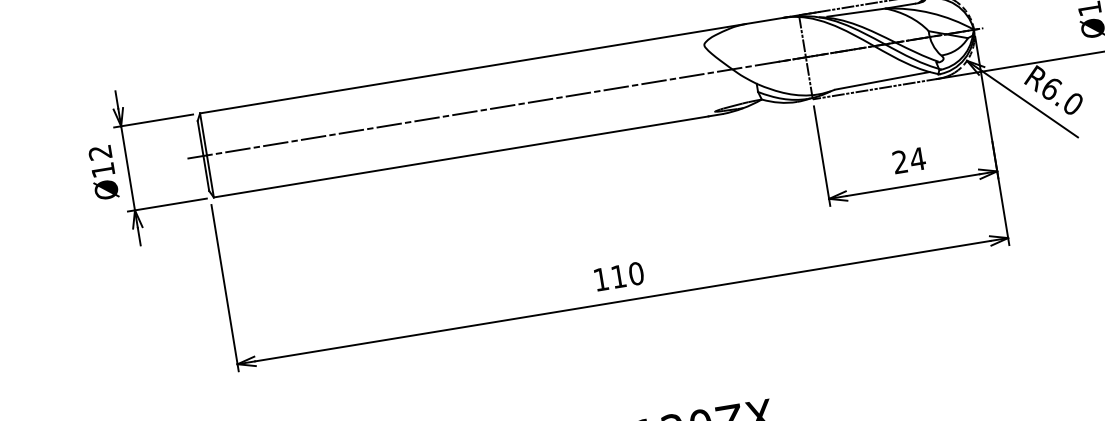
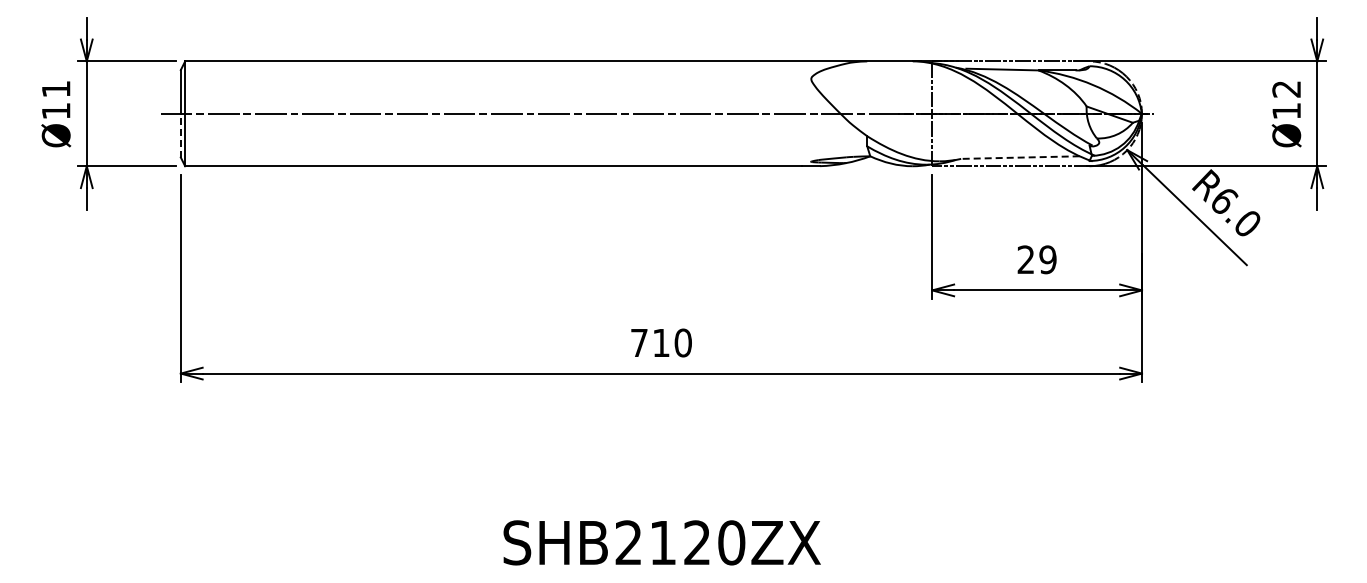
line: (881, 80) -> (1019, 157), solid -> dashed
text: (99, 152) -> (55, 89), Ø12 -> Ø11
text: (917, 159) -> (1047, 259), 24 -> 29
line: (206, 173) -> (180, 135), solid -> dashed
text: (601, 279) -> (639, 342), 110 -> 710

